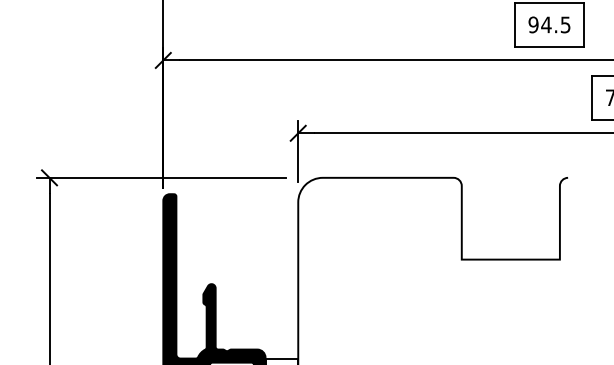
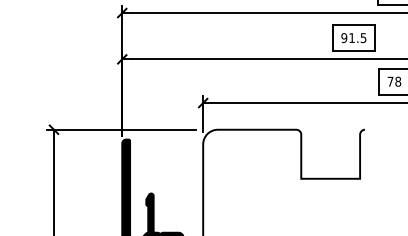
text: (545, 24) -> (351, 37), 94.5 -> 91.5

